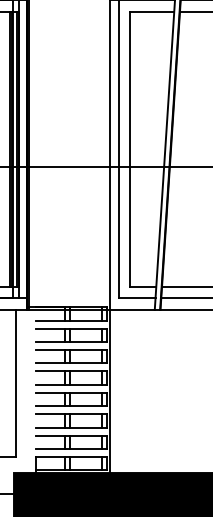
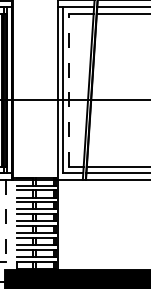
line: (130, 149) -> (69, 90), solid -> dashed
line: (15, 383) -> (5, 220), solid -> dashed

